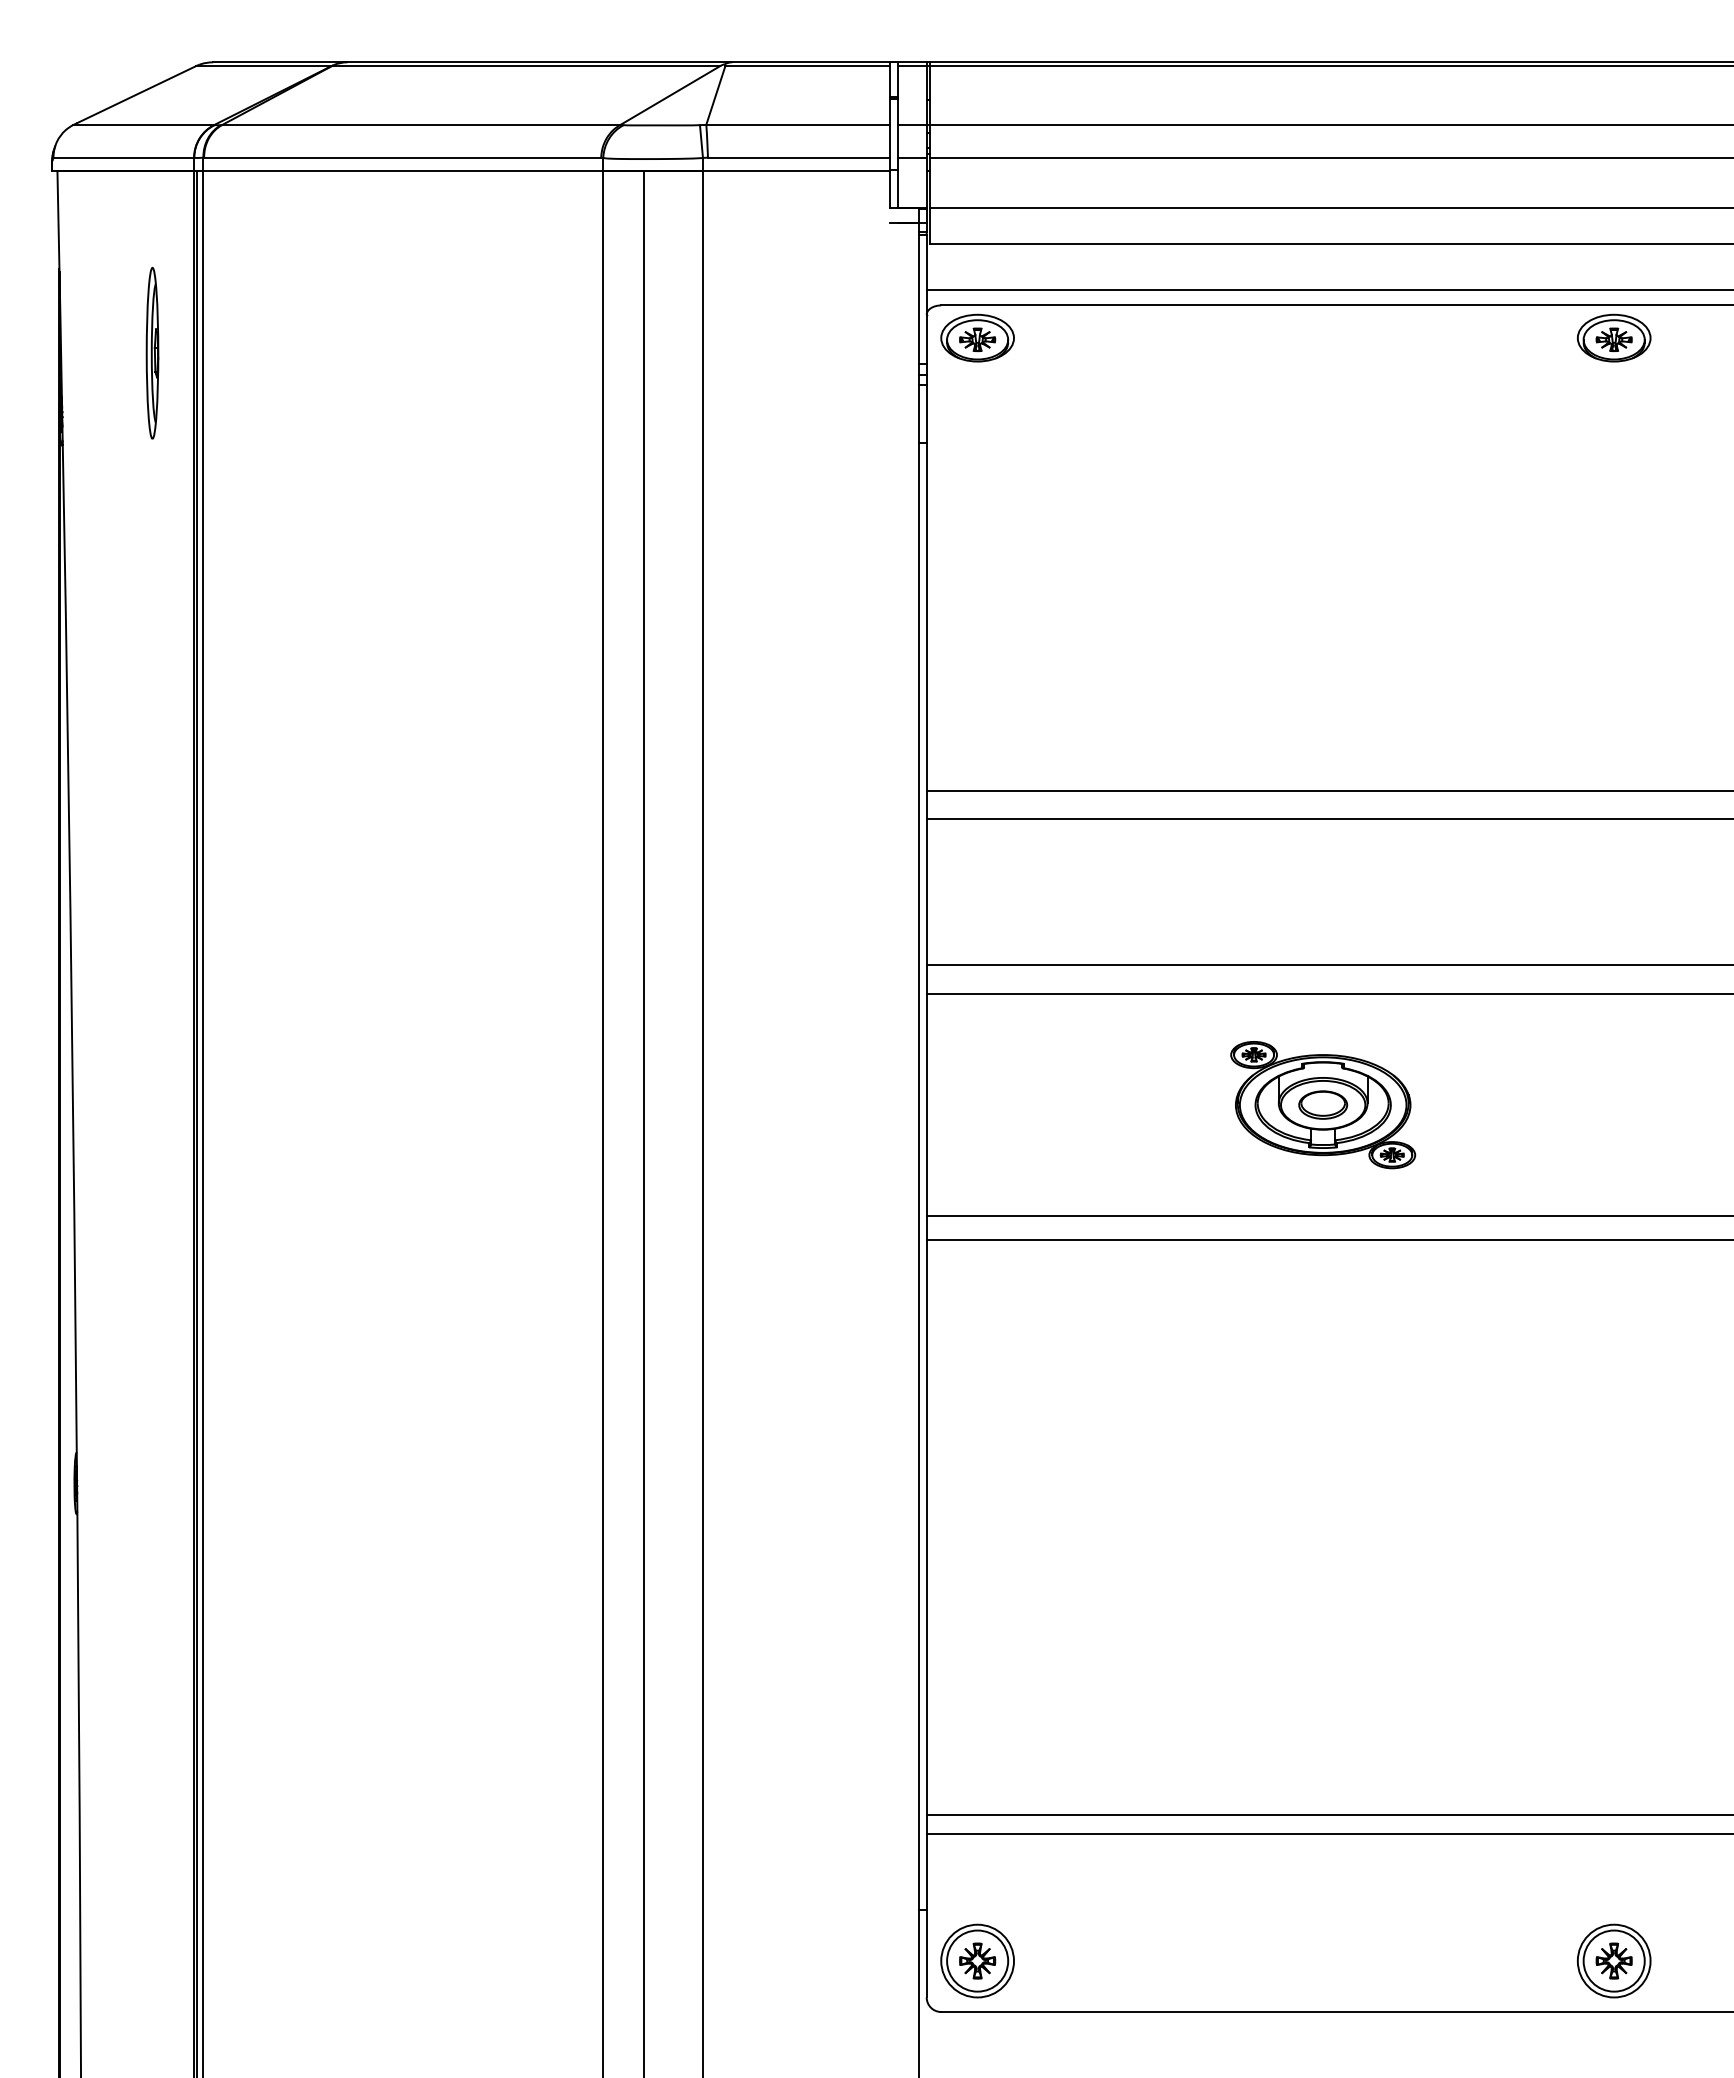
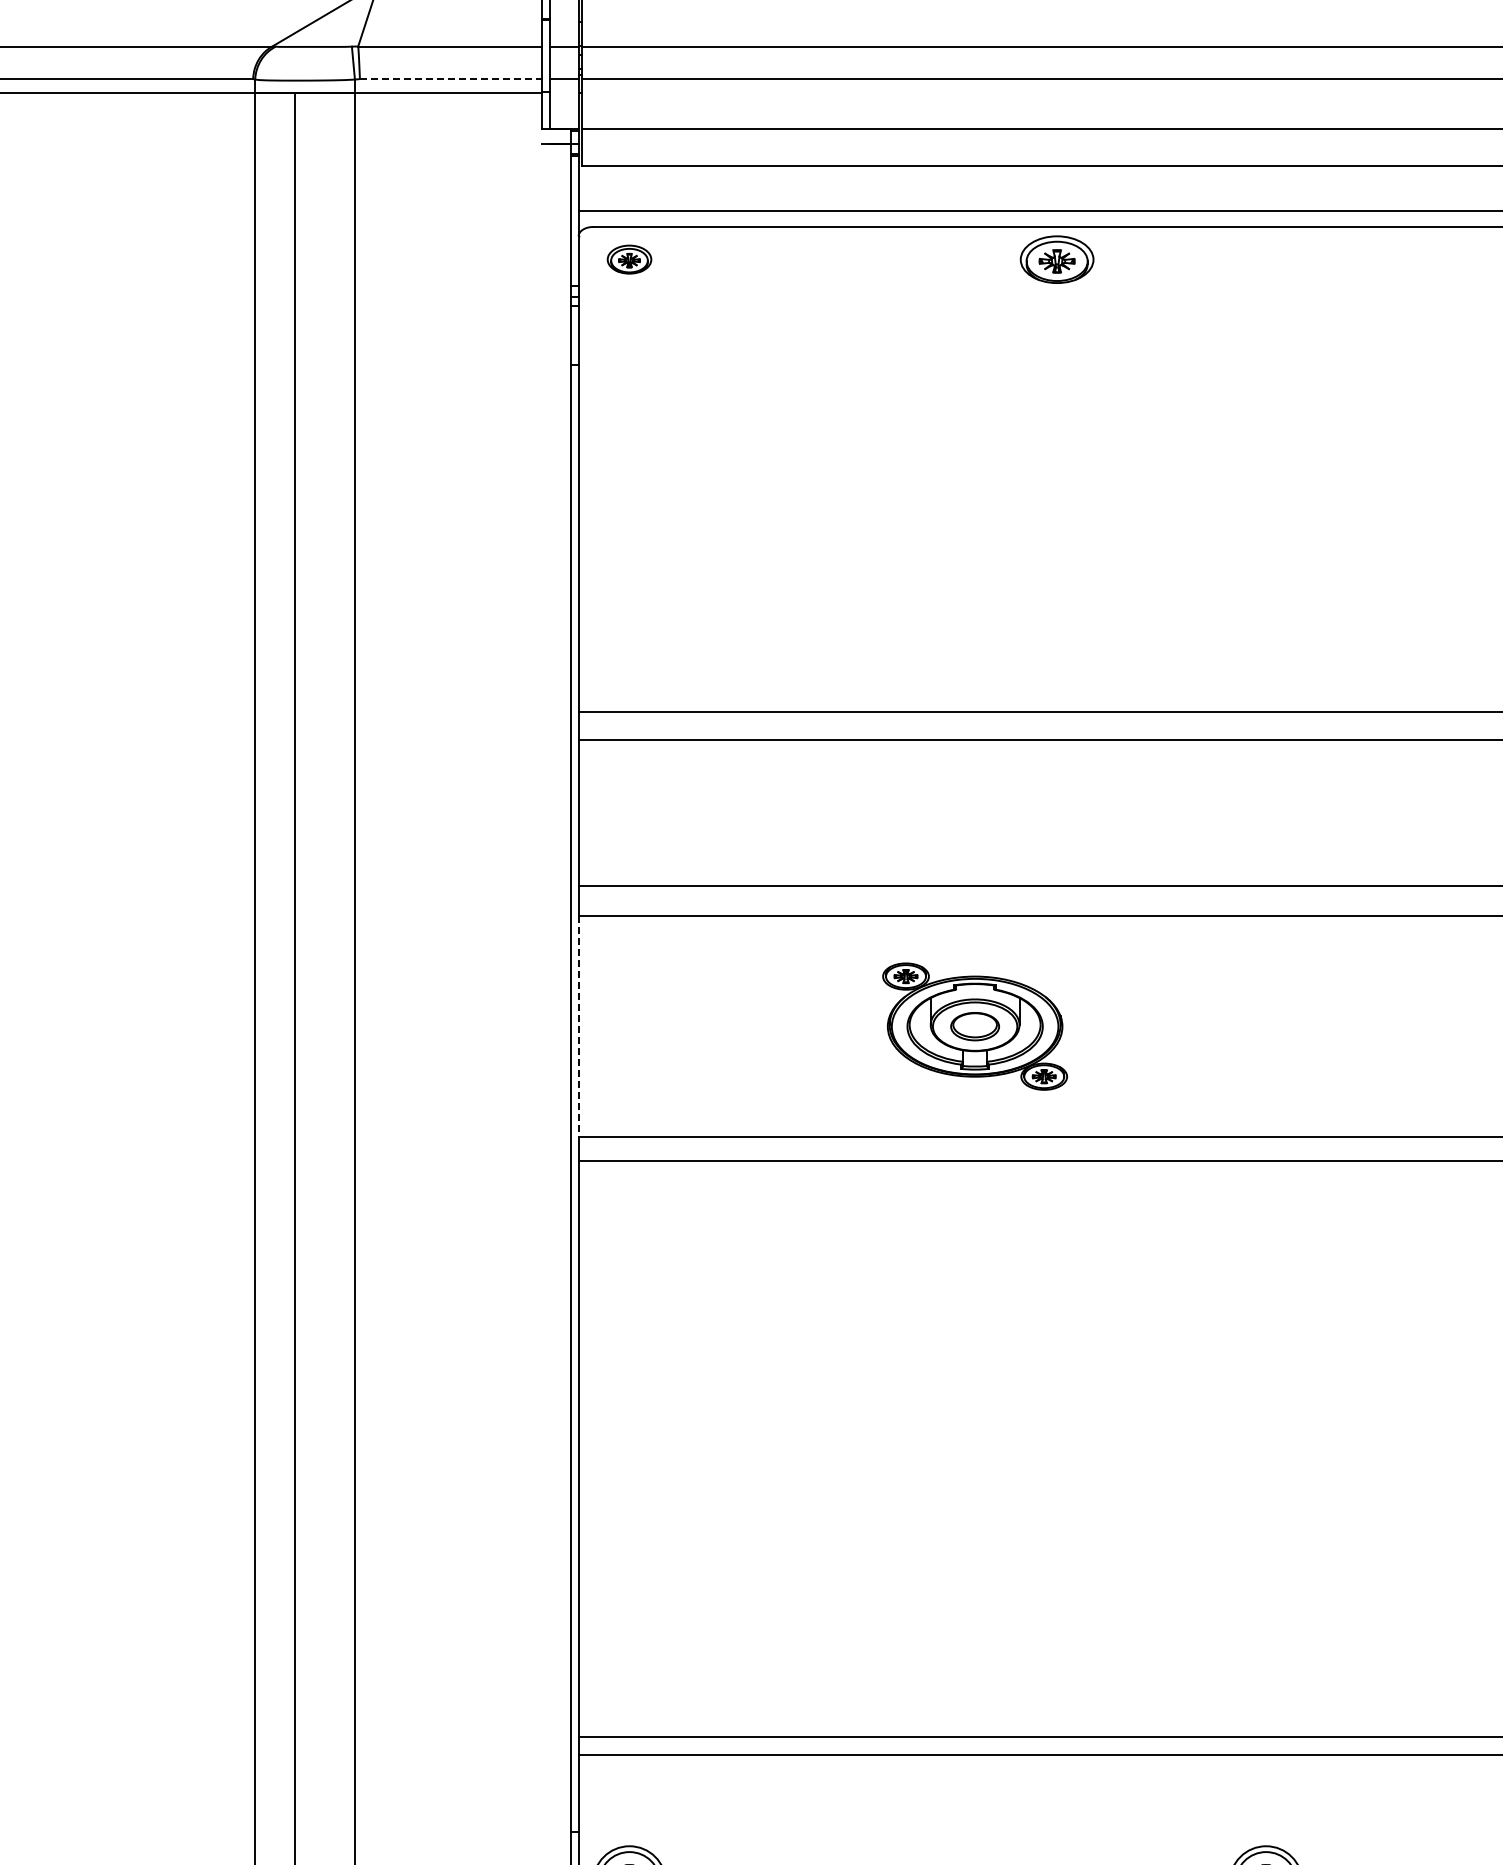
line: (799, 157) -> (451, 79), solid -> dashed
part: (977, 337) -> (629, 259), size x0.6
part: (1614, 337) -> (1057, 259), moved
line: (926, 1105) -> (578, 1027), solid -> dashed

